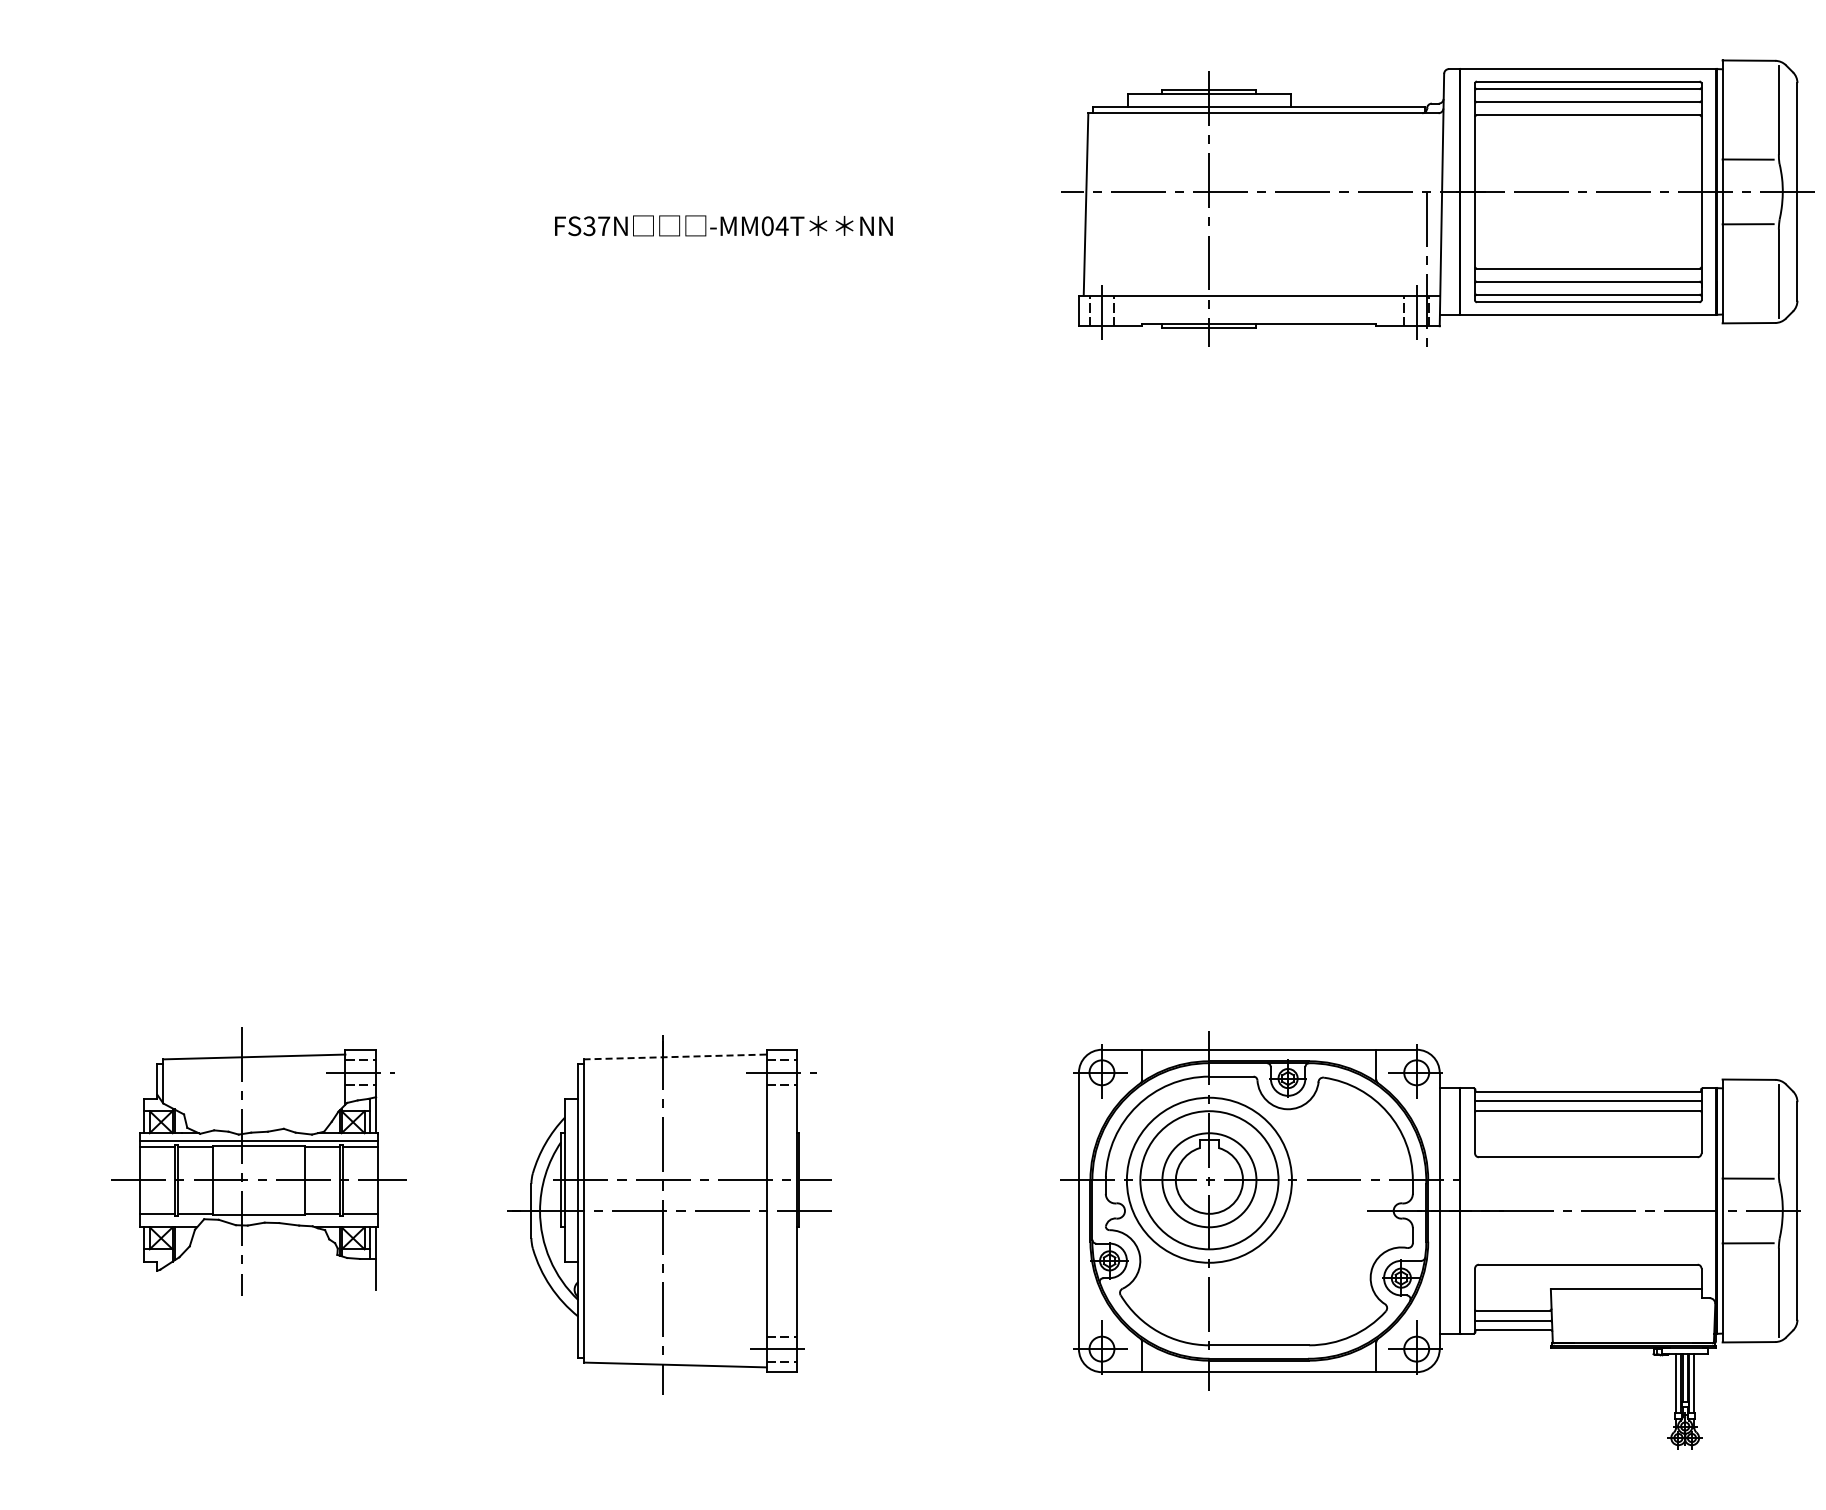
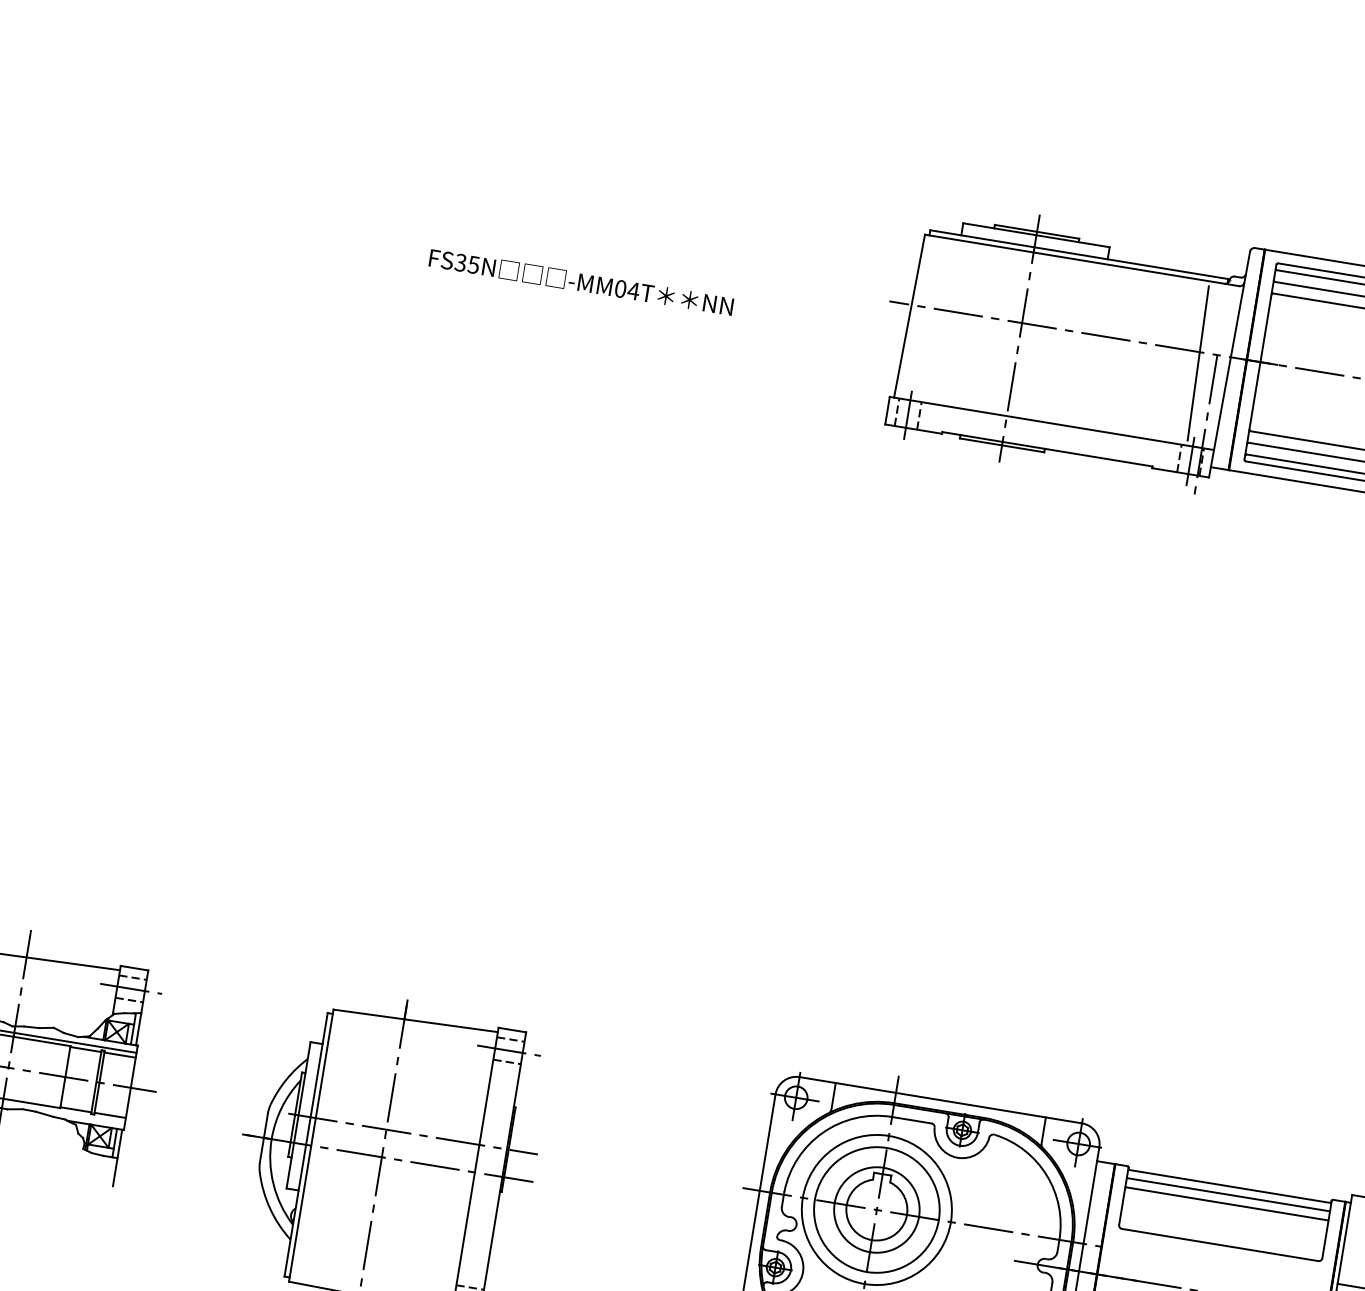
line: (1407, 203) -> (1198, 362), added
text: (603, 226) -> (473, 265), FS37N -> FS35N
line: (674, 1056) -> (415, 1020), dashed -> solid

